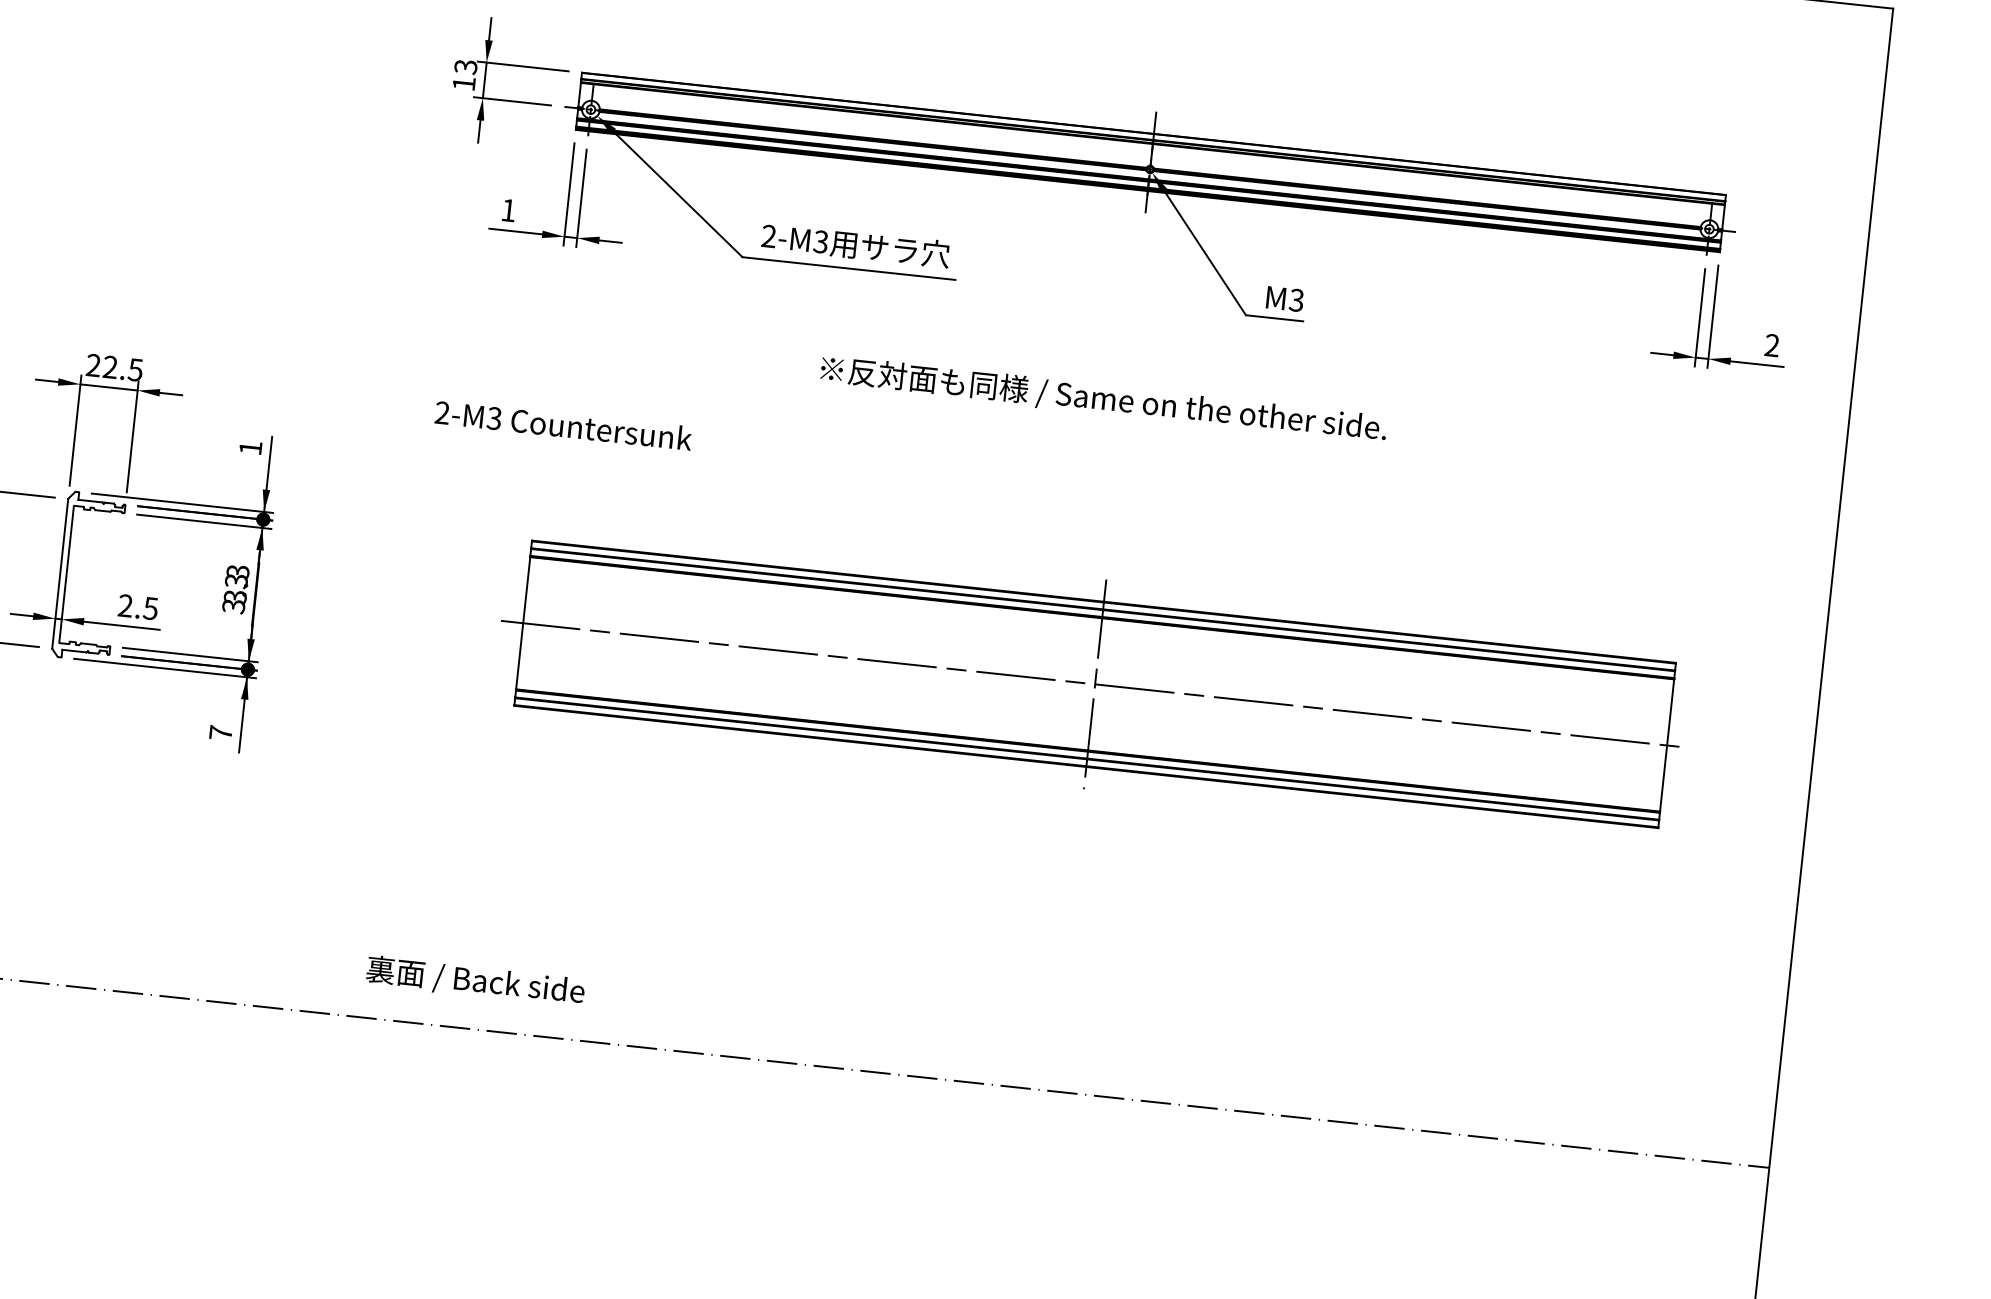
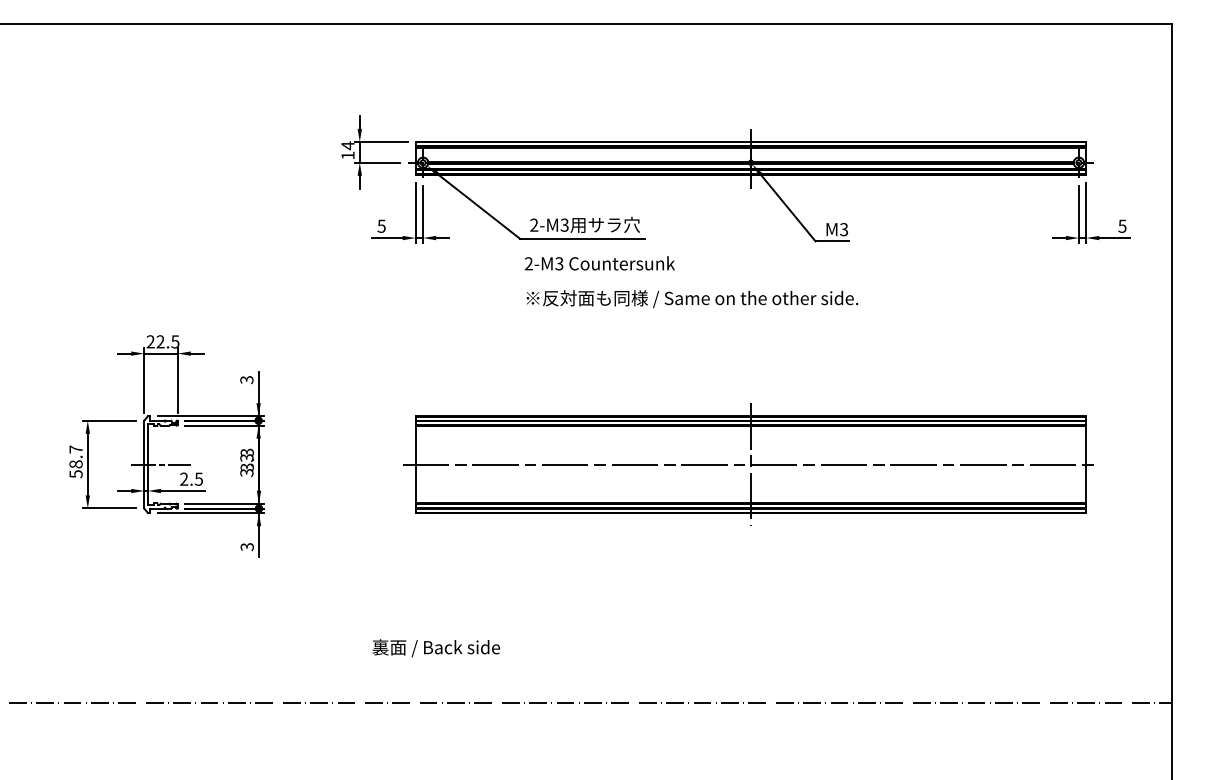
text: (465, 66) -> (347, 145), 13 -> 14
text: (508, 209) -> (381, 225), 1 -> 5
text: (1772, 344) -> (1122, 225), 2 -> 5
text: (1103, 400) -> (692, 299), moved
text: (562, 425) -> (599, 263), moved
text: (249, 448) -> (246, 380), 1 -> 3
line: (87, 576) -> (160, 464), added
text: (219, 733) -> (246, 547), 7 -> 3
text: (475, 981) -> (436, 648), moved

